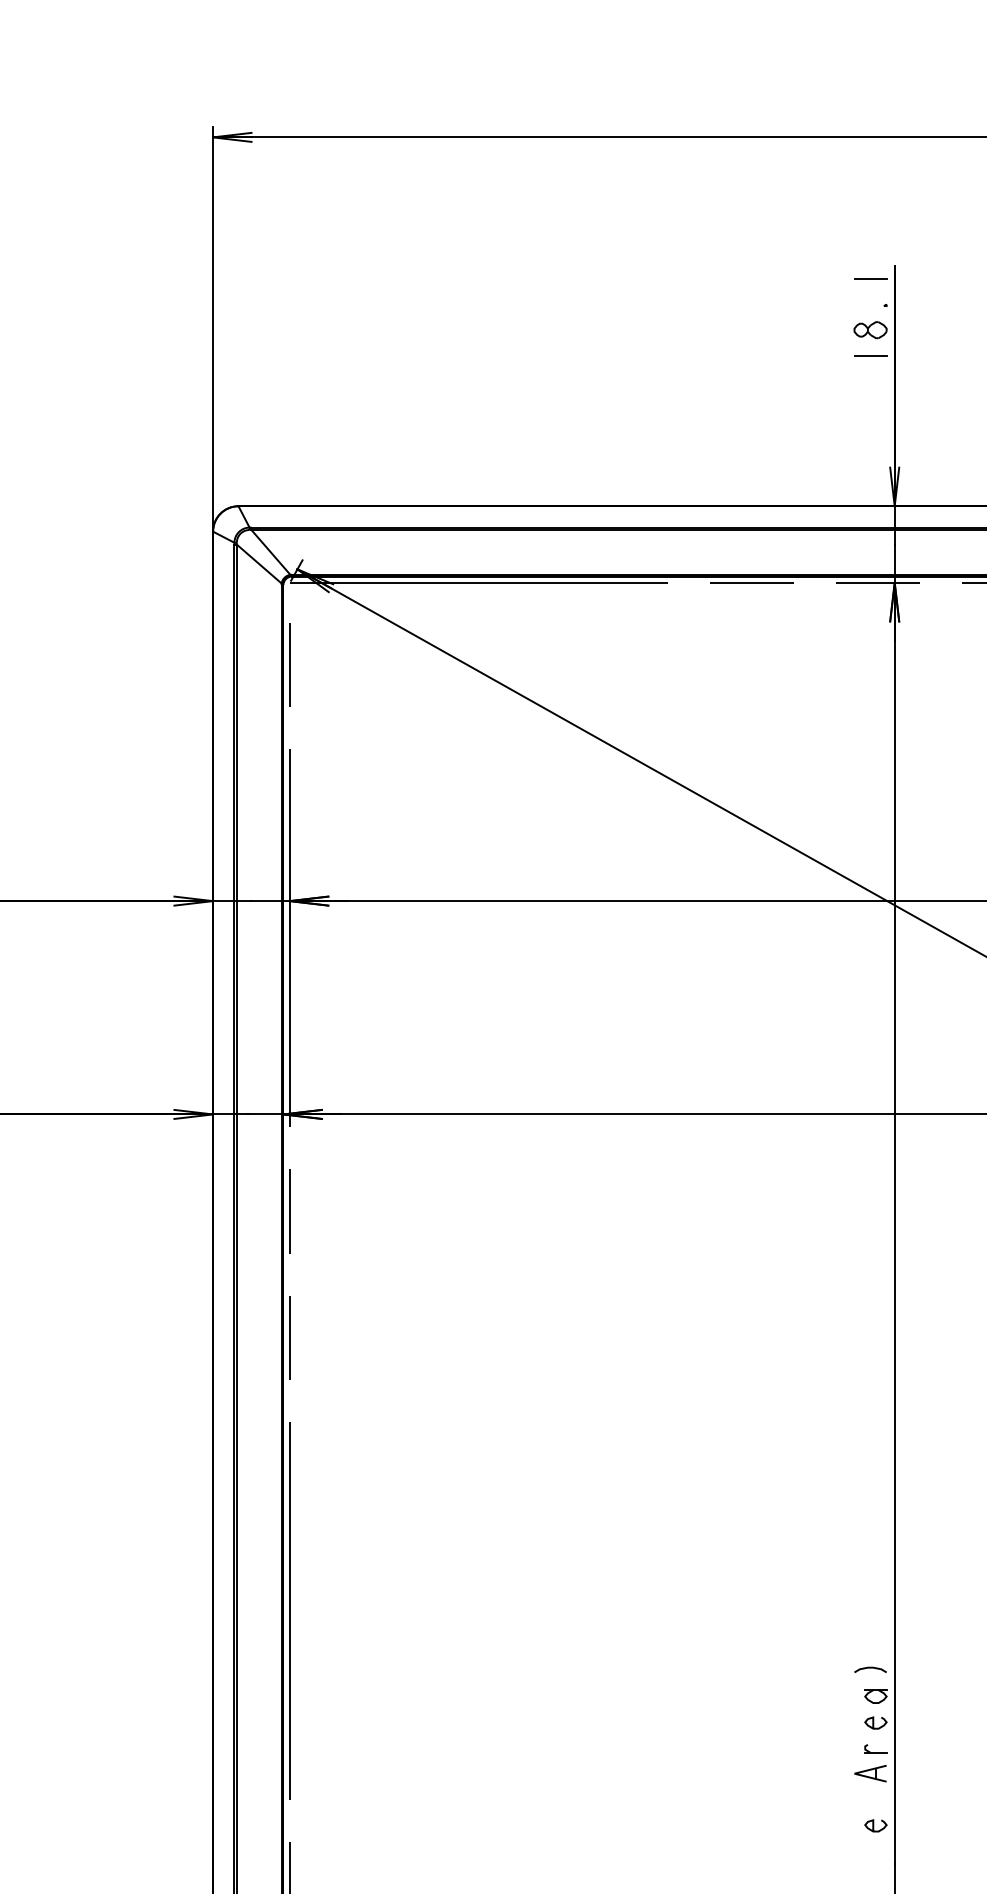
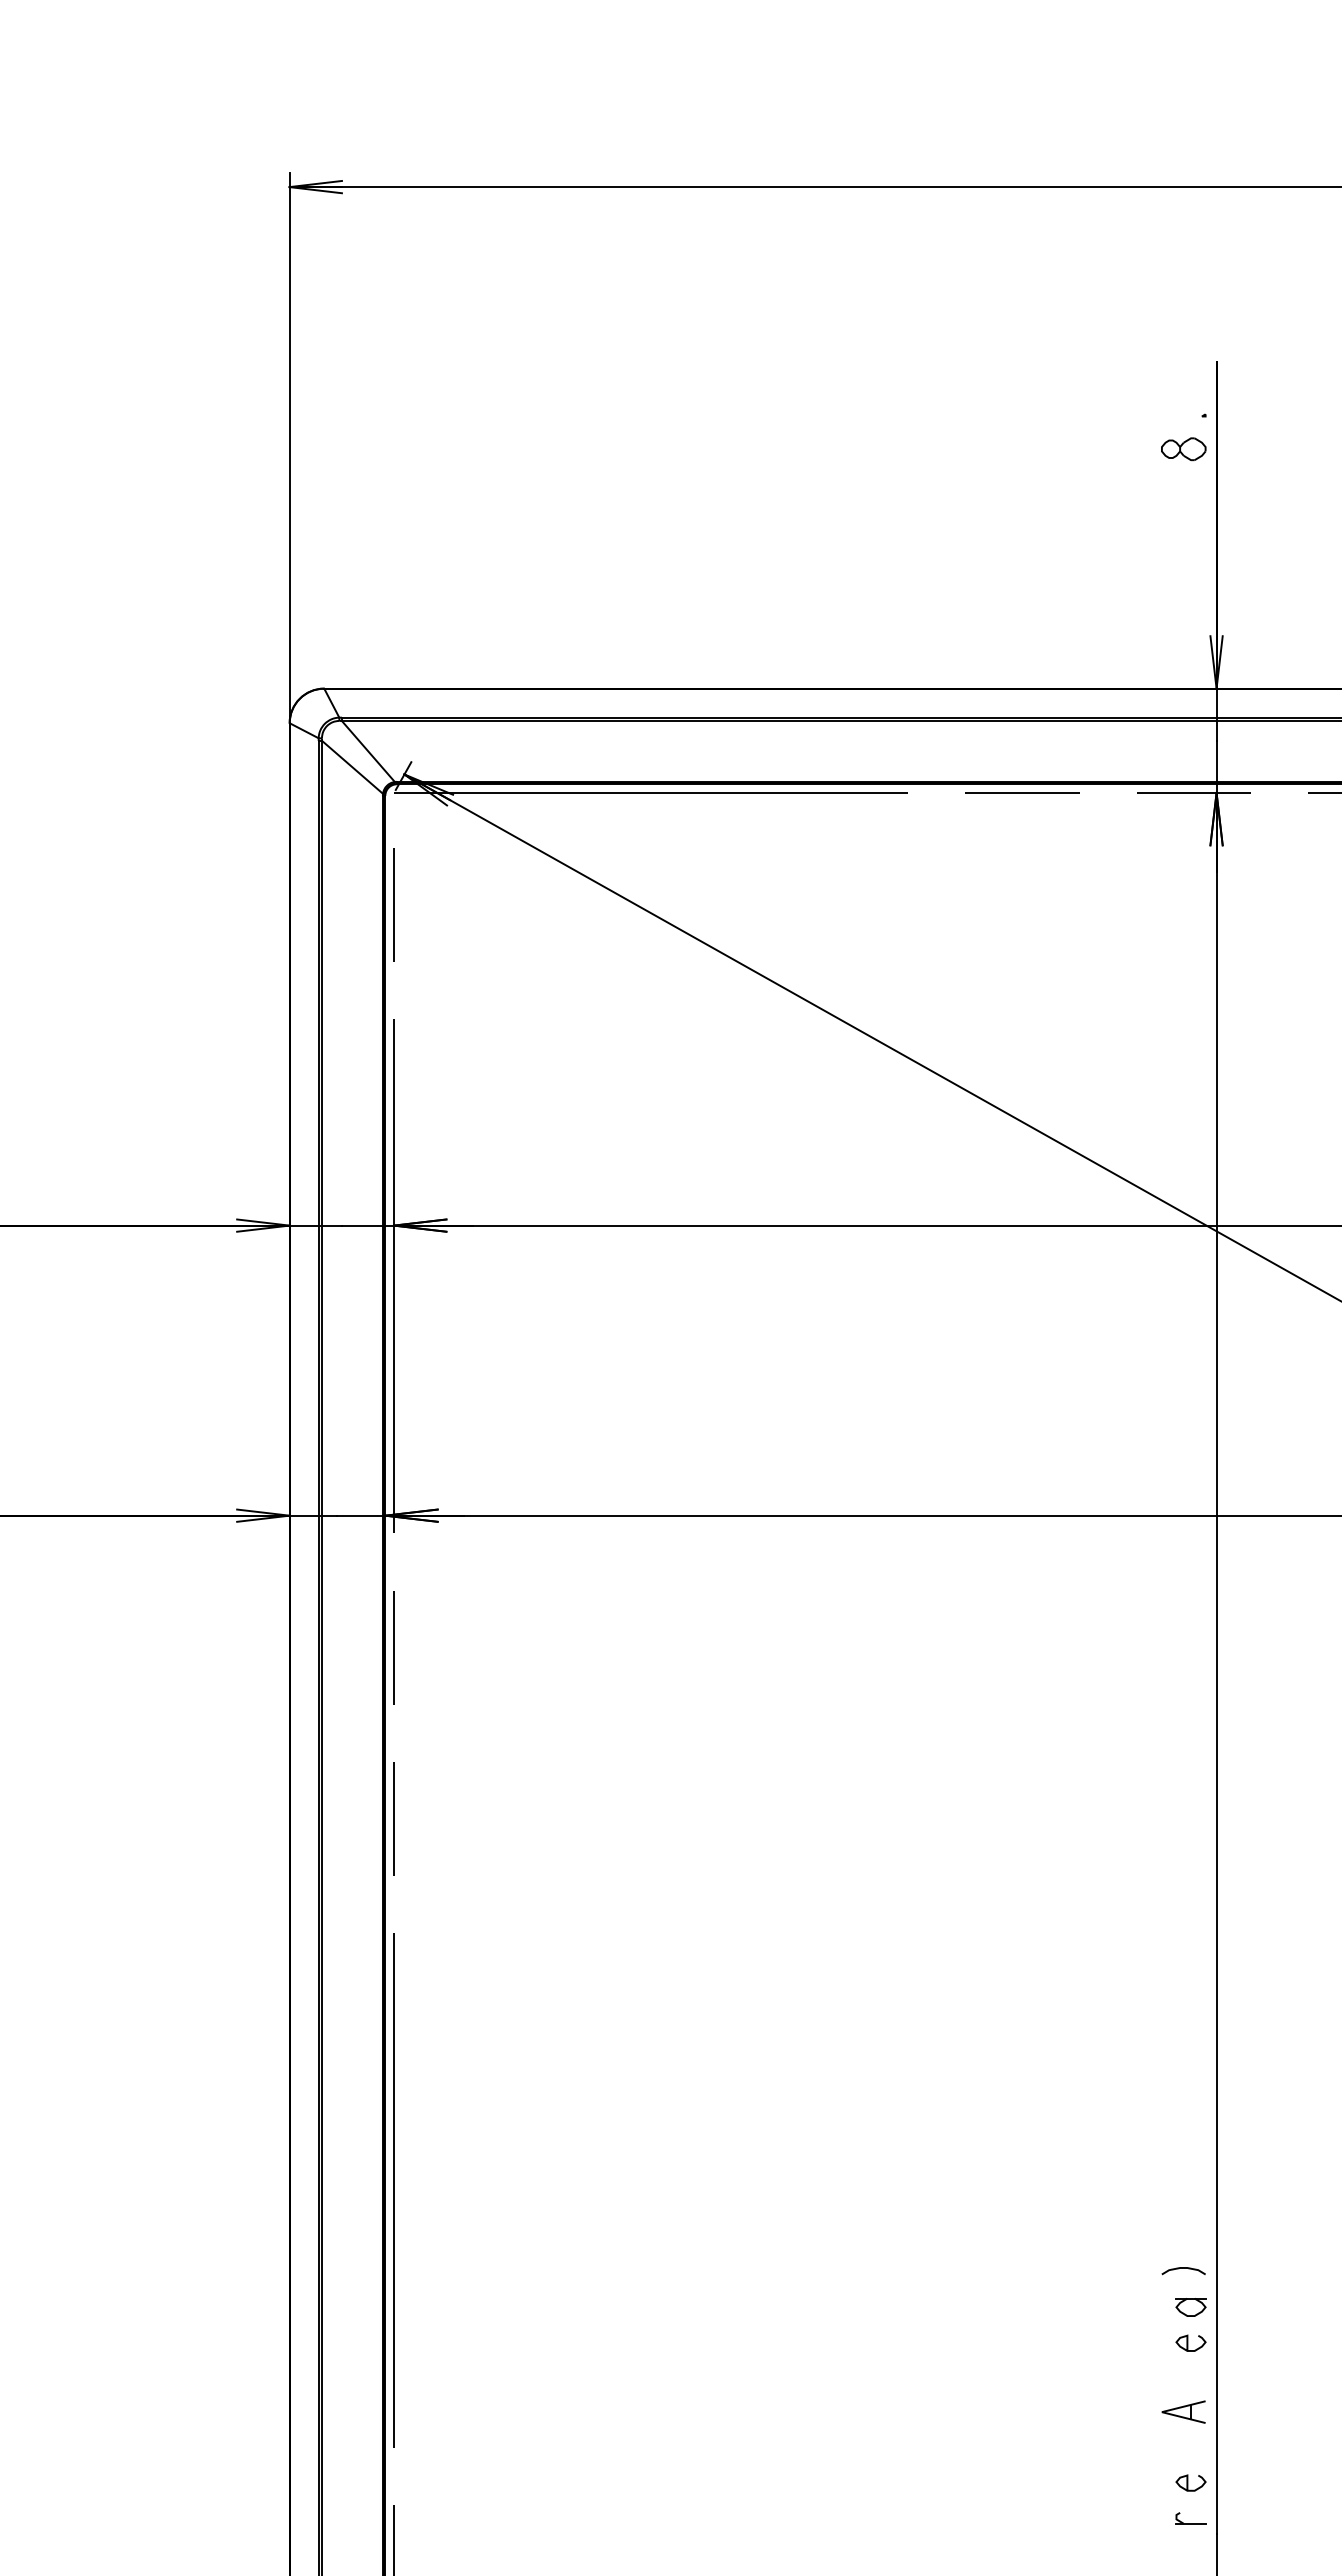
line: (870, 278) -> (1183, 379), removed
line: (870, 356) -> (1183, 484), removed
part: (875, 1748) -> (1190, 2518), moved

